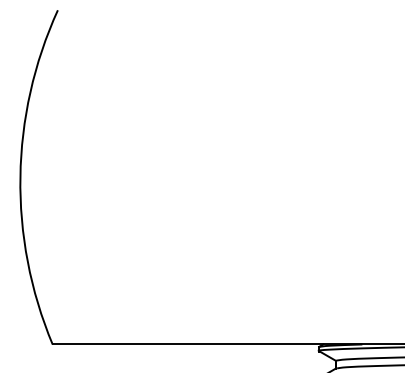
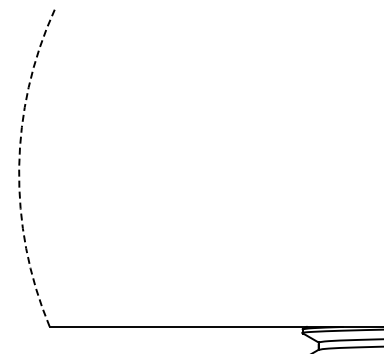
arc: (20, 176) -> (19, 167), solid -> dashed

